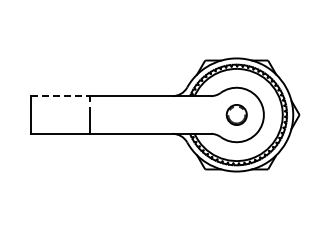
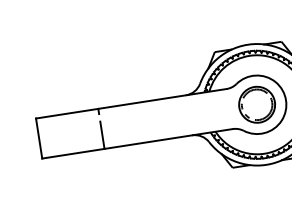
line: (61, 96) -> (68, 113), dashed -> solid
part: (236, 114) -> (256, 104), size x1.67

